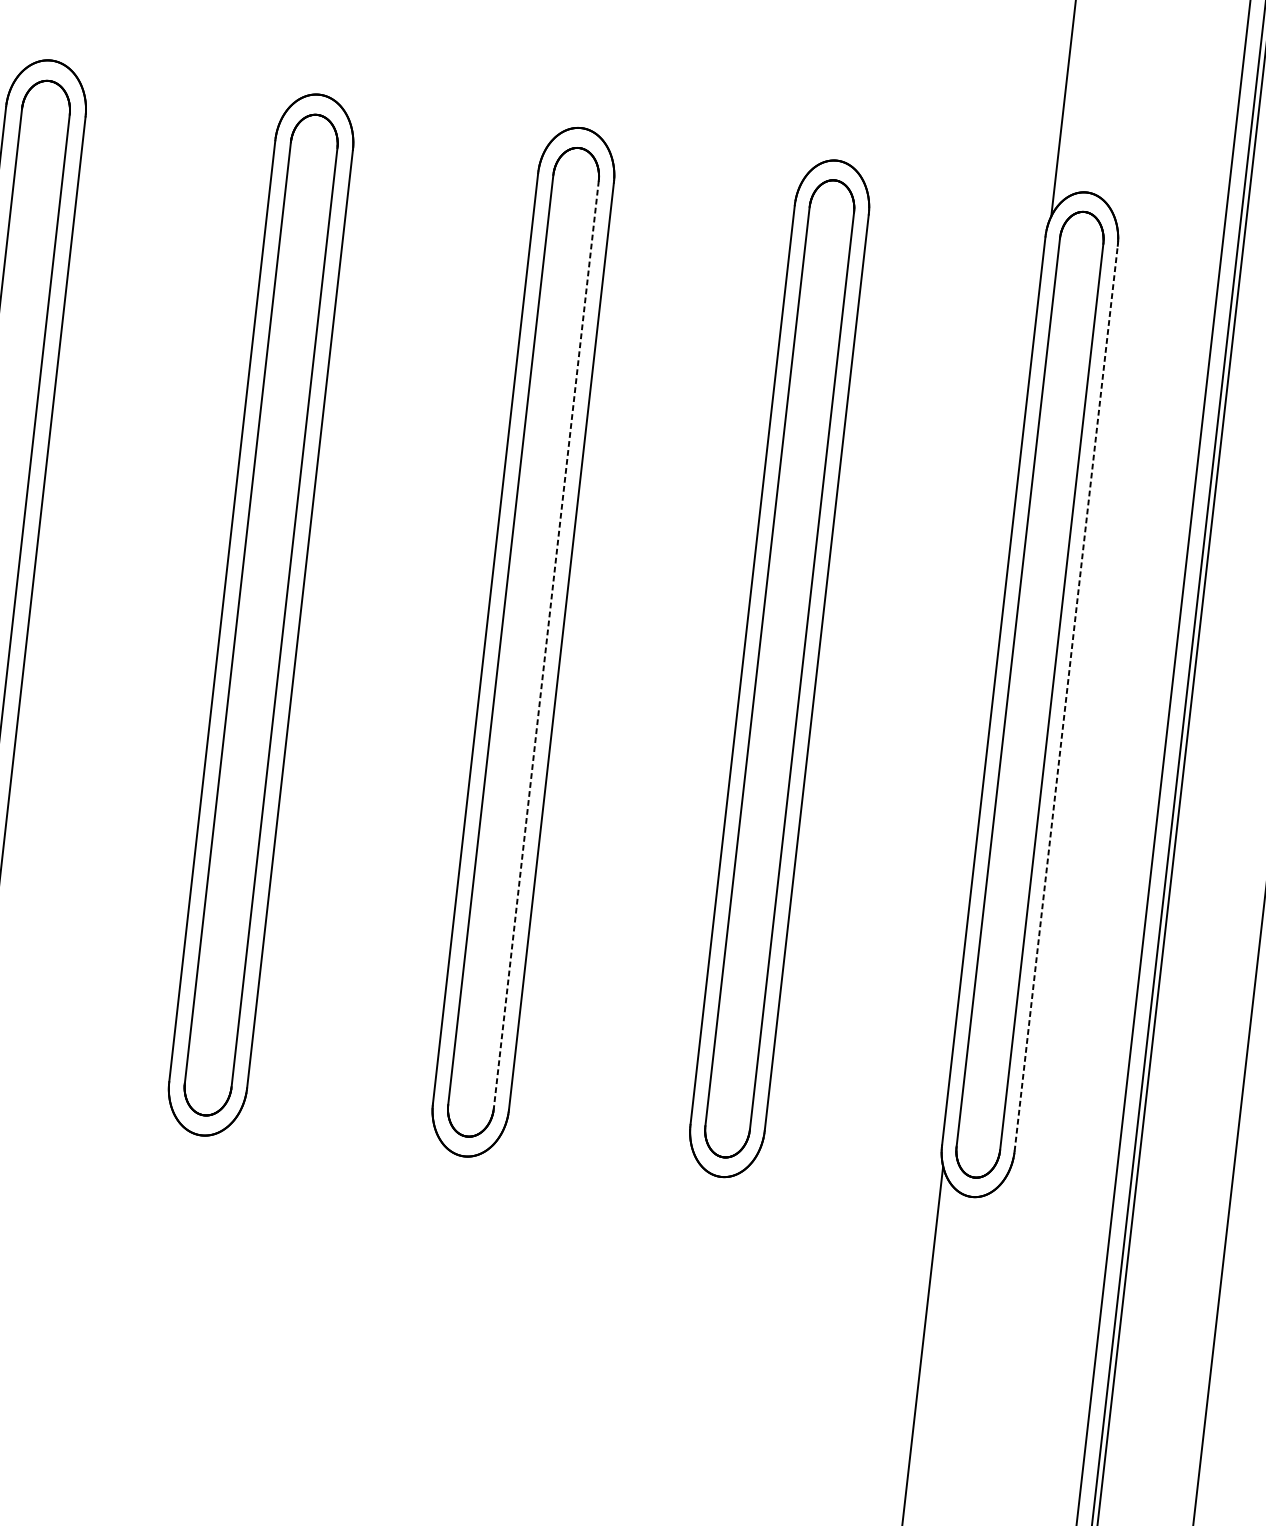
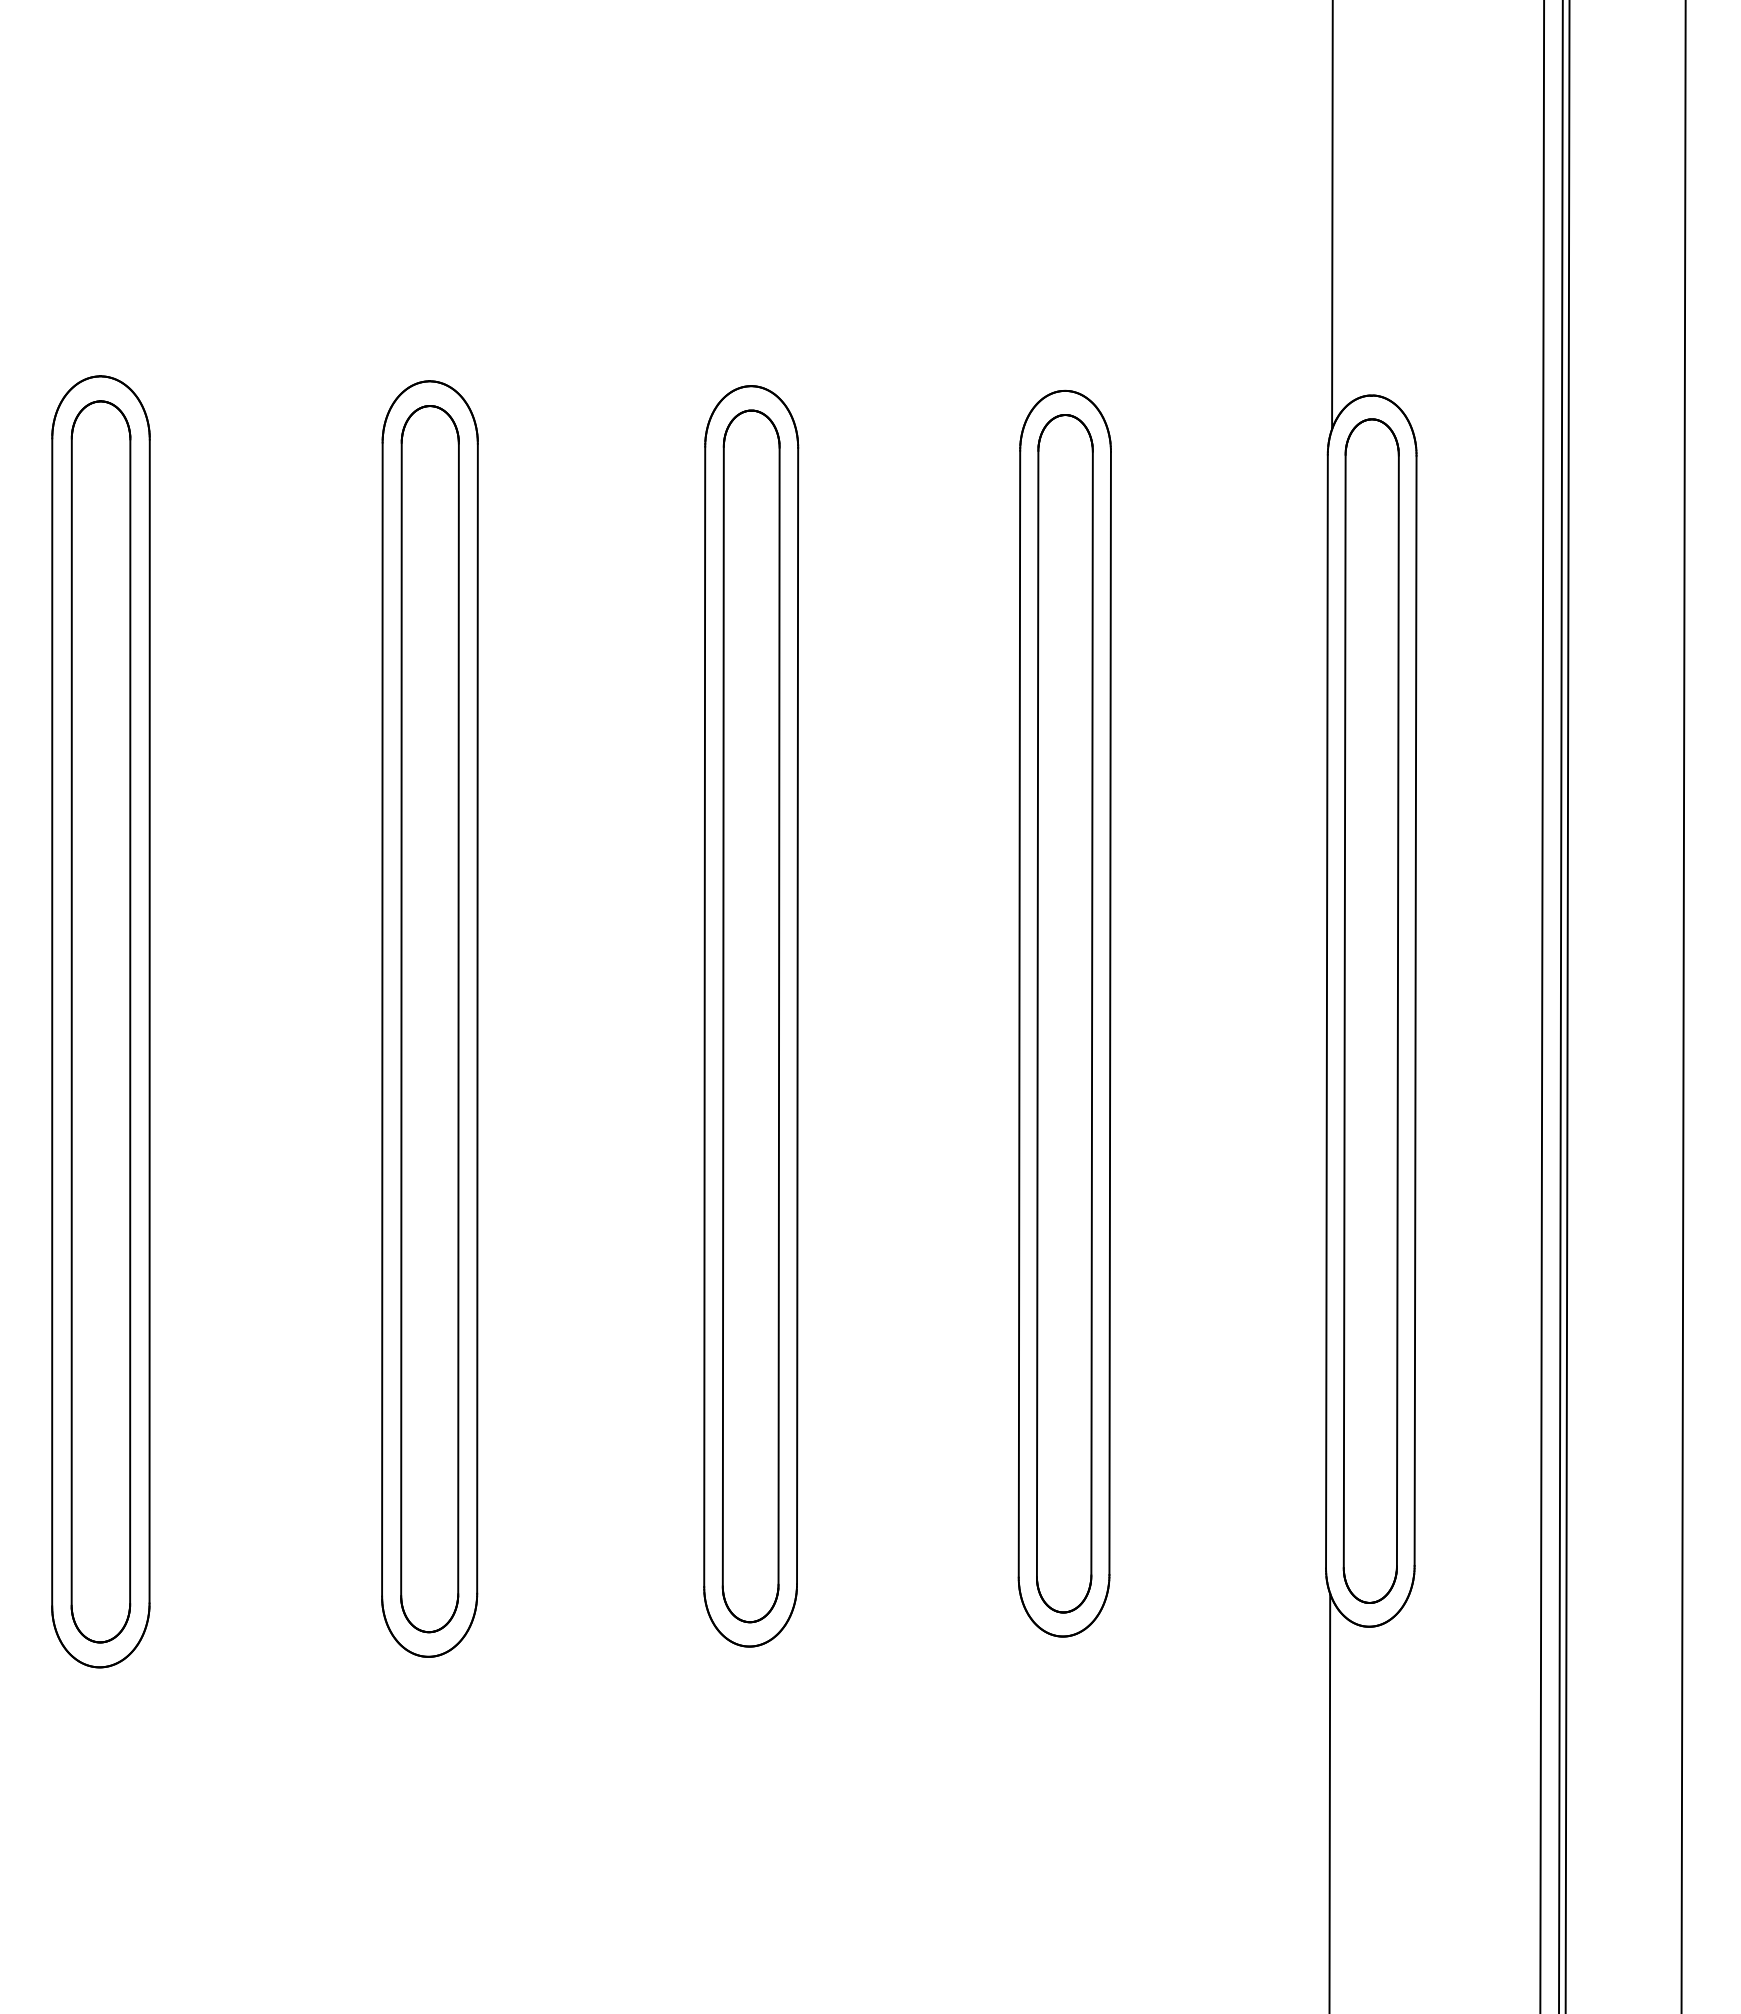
line: (546, 645) -> (779, 1016), dashed -> solid
line: (1066, 698) -> (1415, 1010), dashed -> solid

